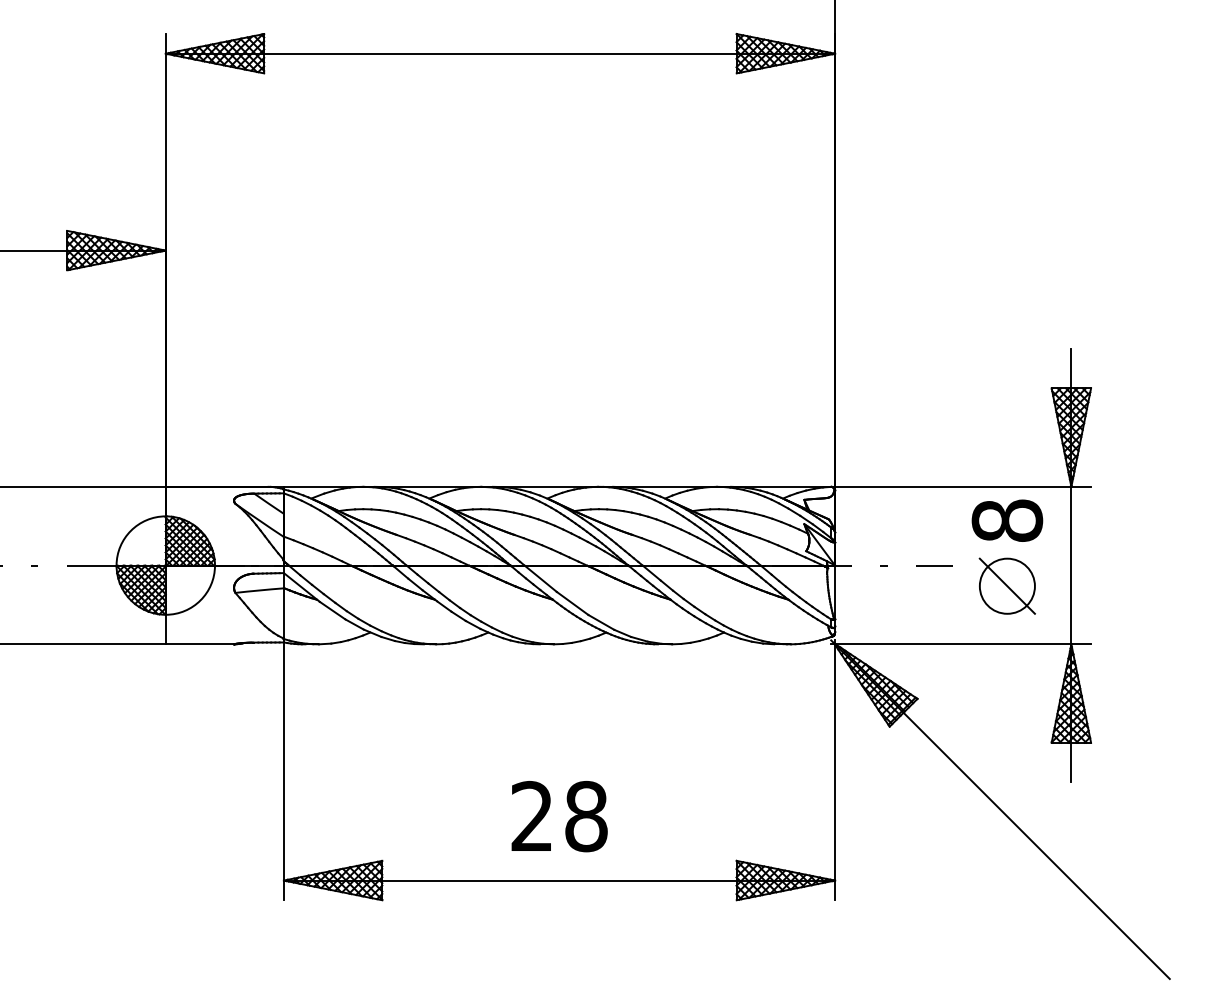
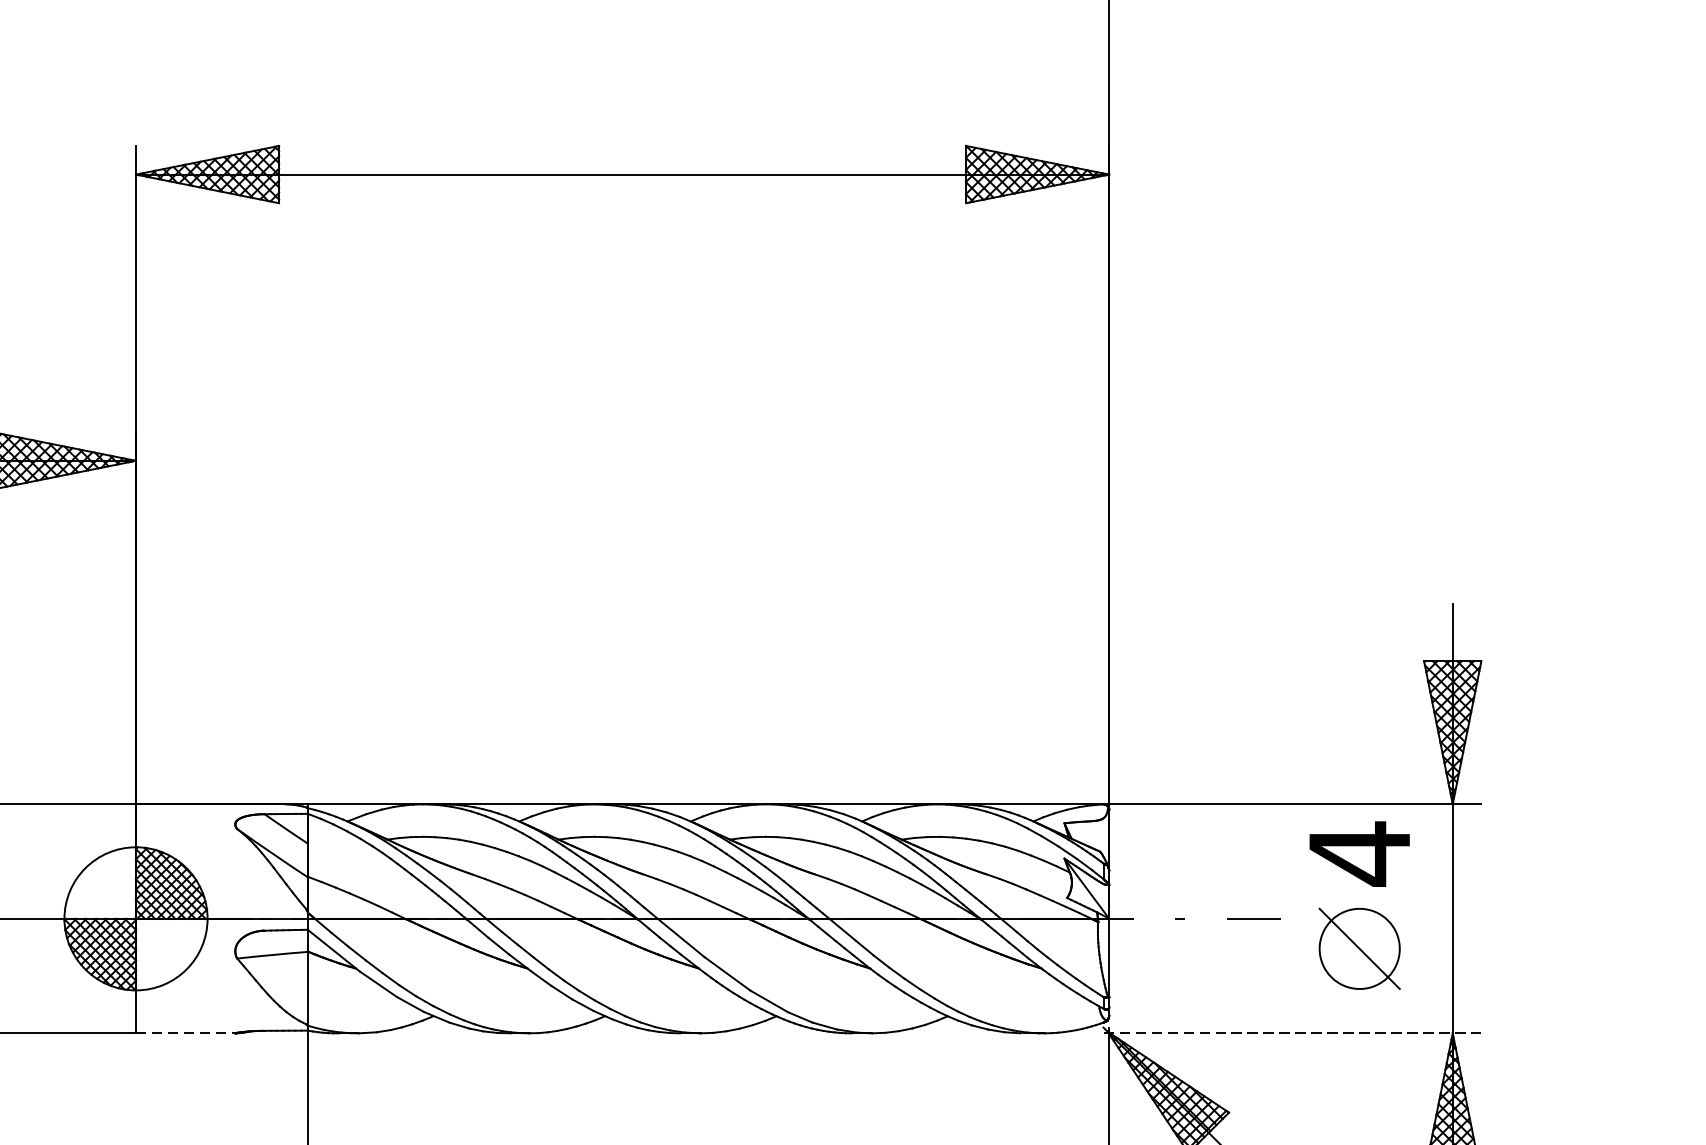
text: (1007, 520) -> (1359, 853), 8 -> 4
line: (200, 644) -> (186, 1033), solid -> dashed
line: (961, 644) -> (1292, 1033), solid -> dashed

